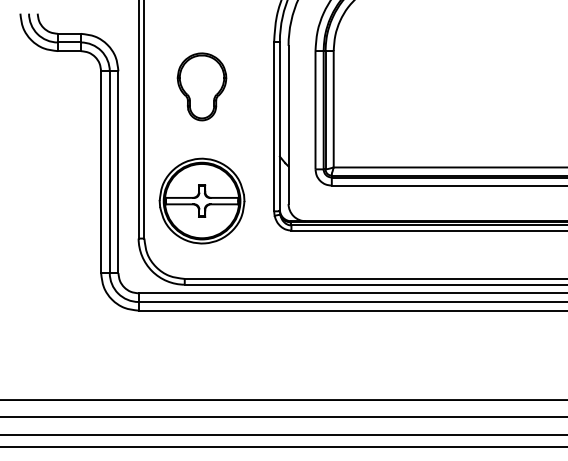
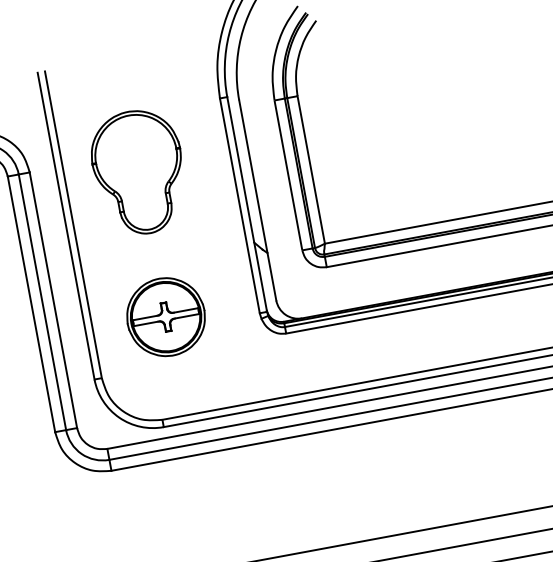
part: (201, 86) -> (138, 172), size x1.43
part: (201, 200) -> (165, 316), size x0.71

